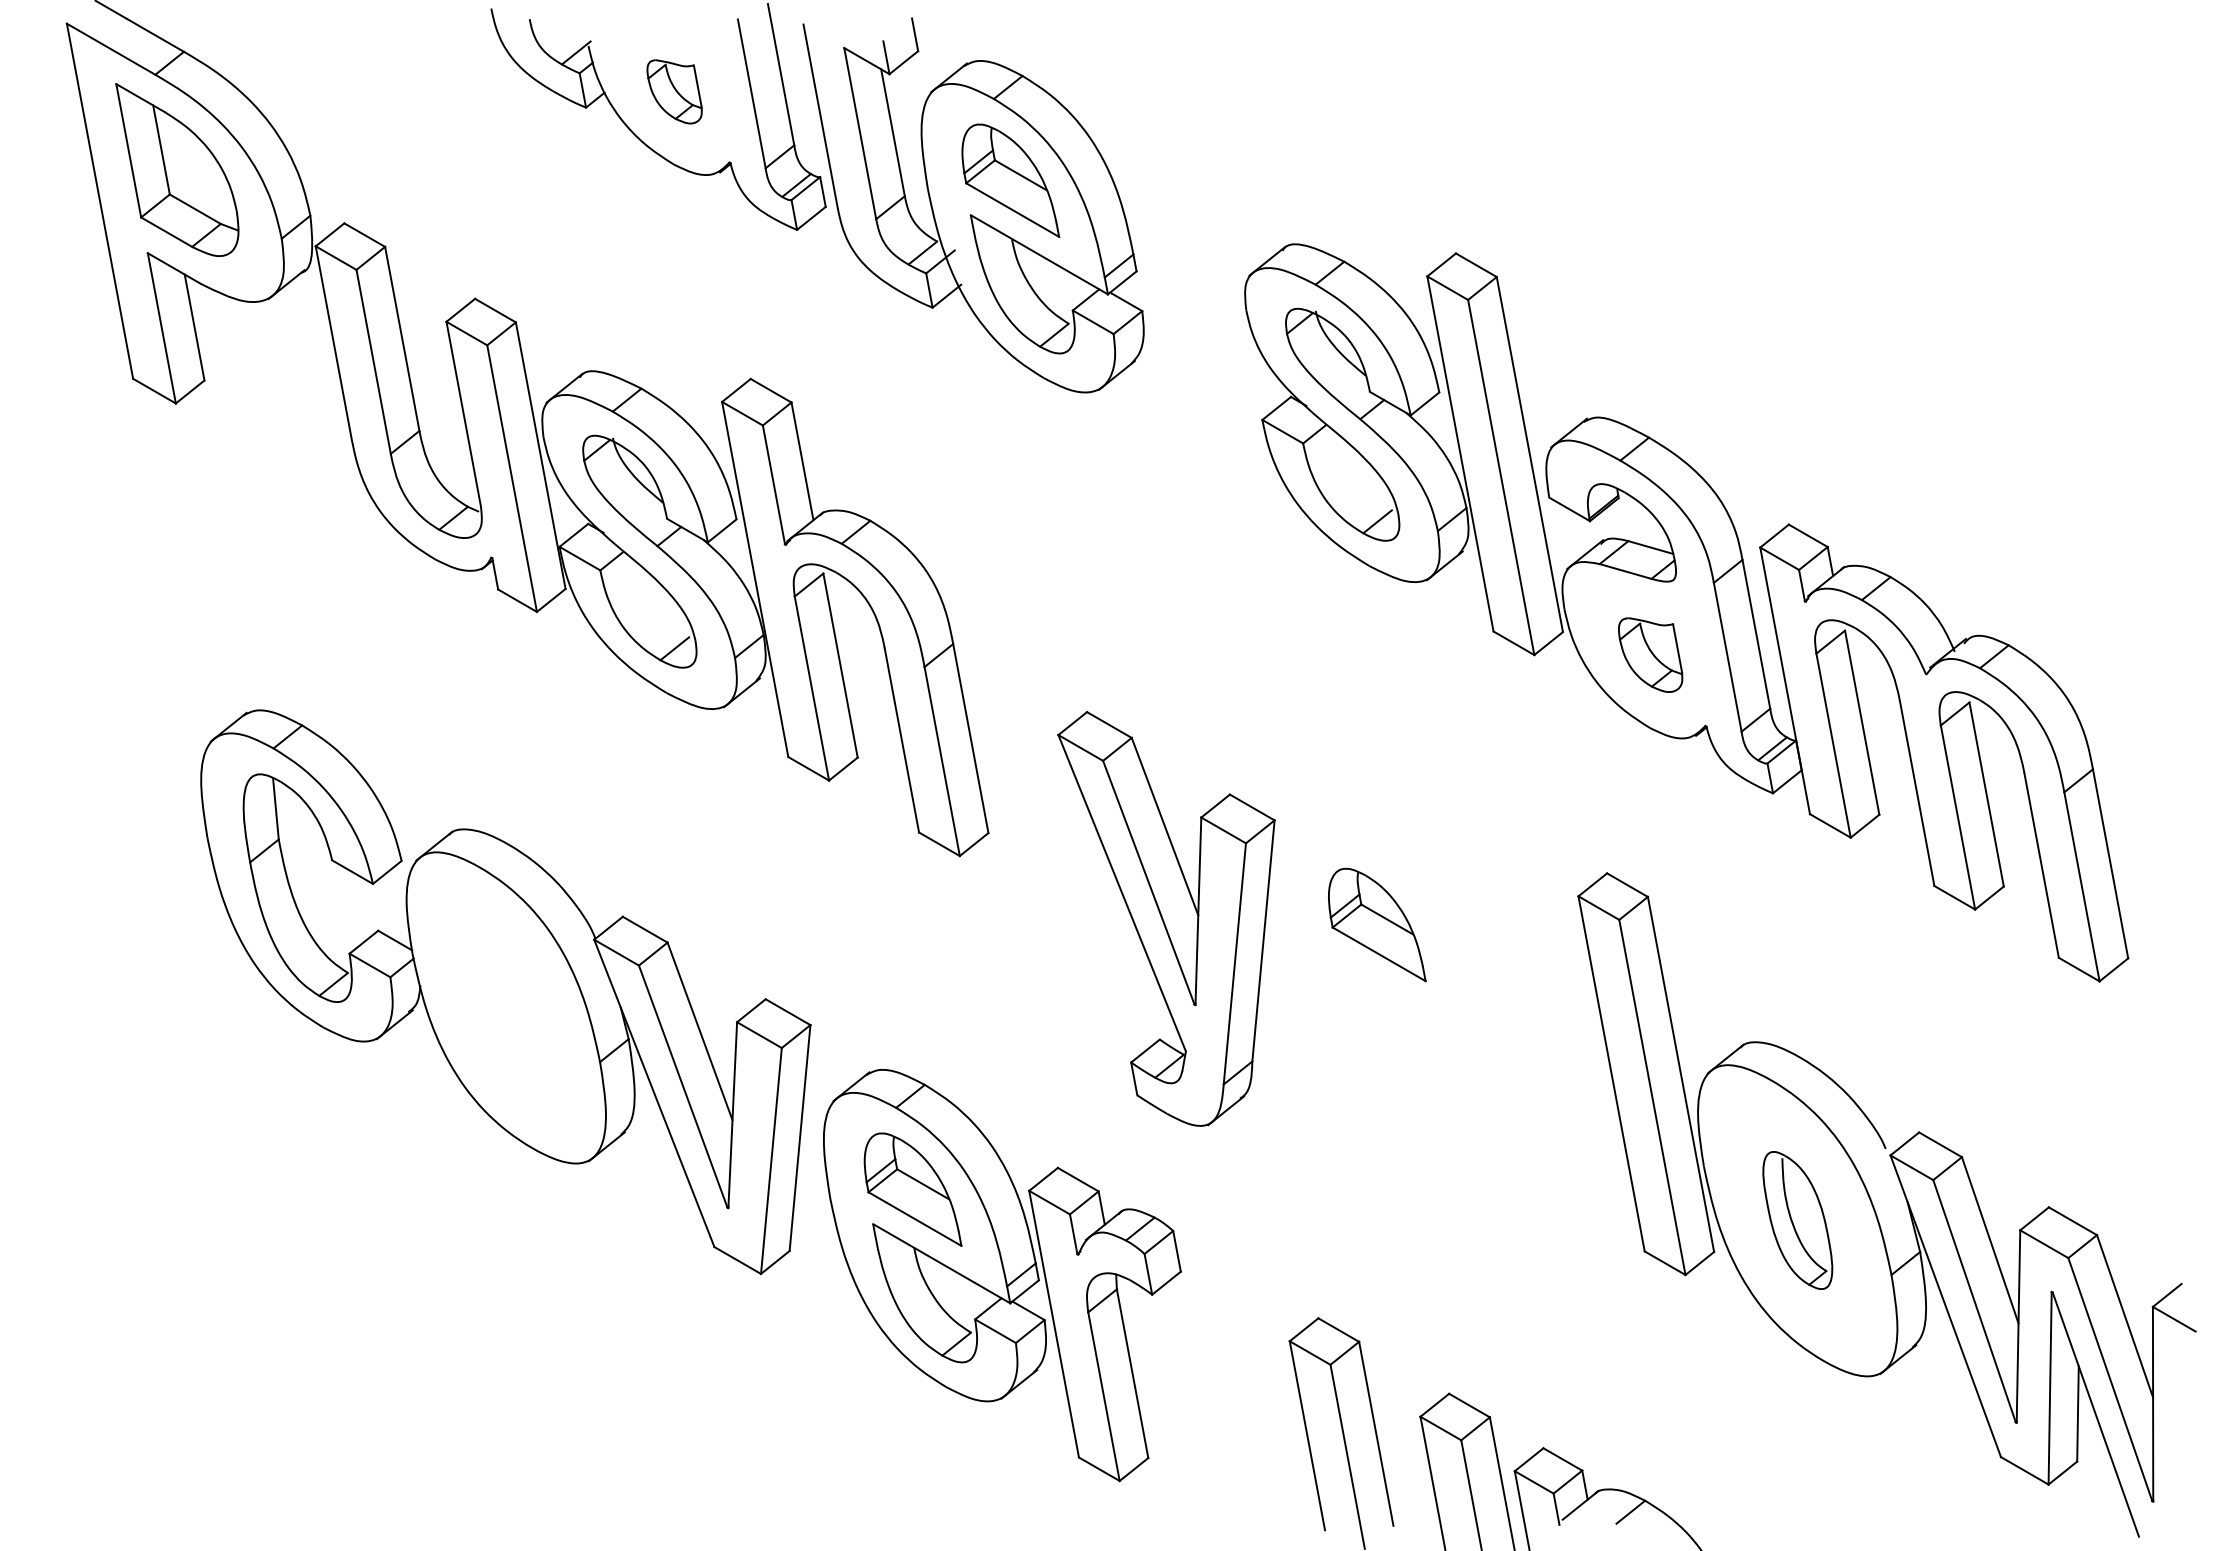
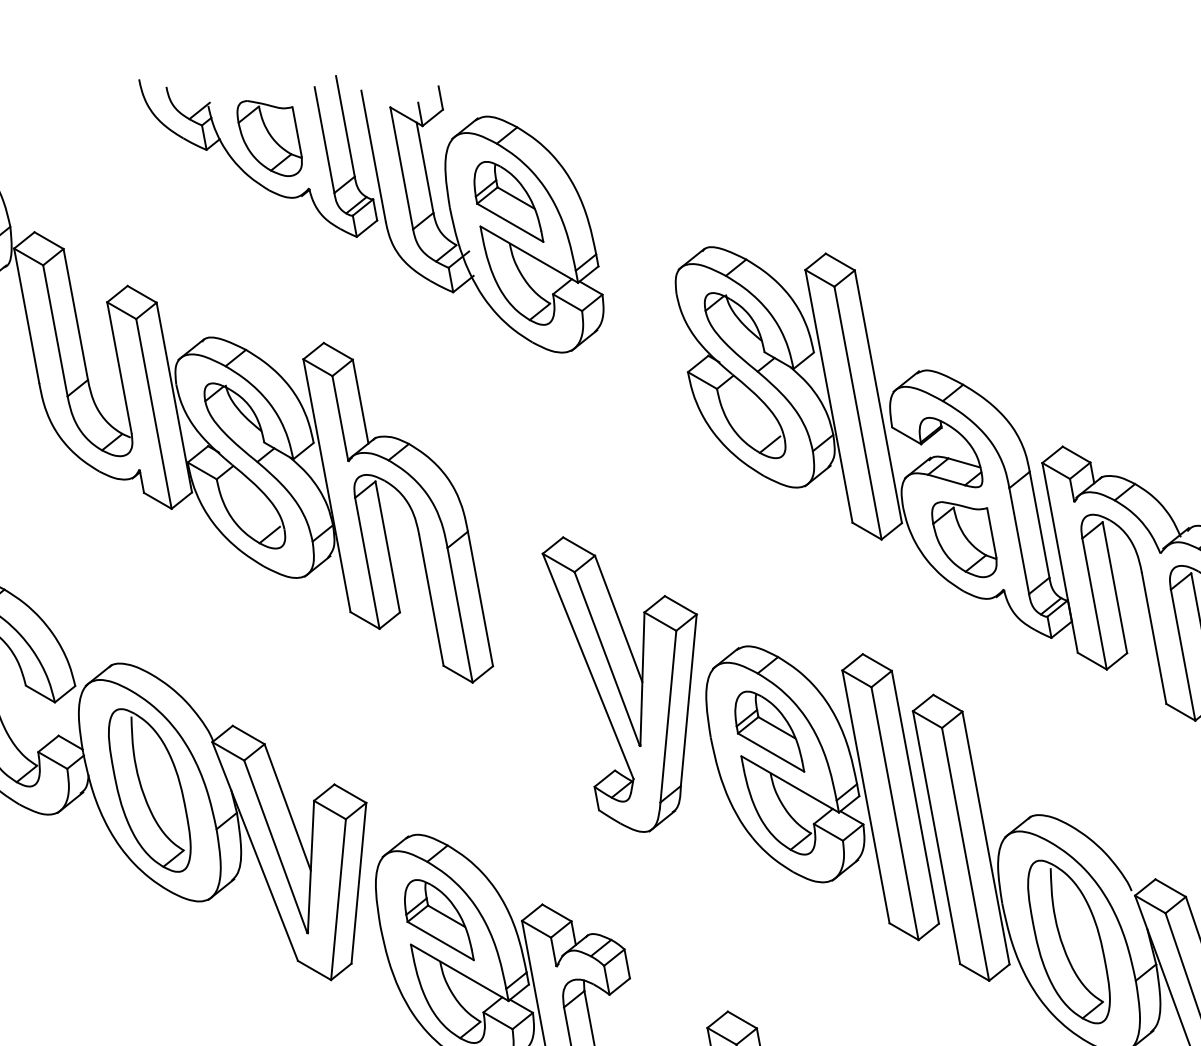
part: (674, 91) -> (269, 138), size x1.67
part: (1650, 654) -> (964, 539), size x1.43
part: (1166, 918) -> (619, 684), moved
part: (505, 1007) -> (149, 790), added
part: (1451, 1011) -> (822, 793), added
part: (1797, 1220) -> (1068, 942), size x1.67

